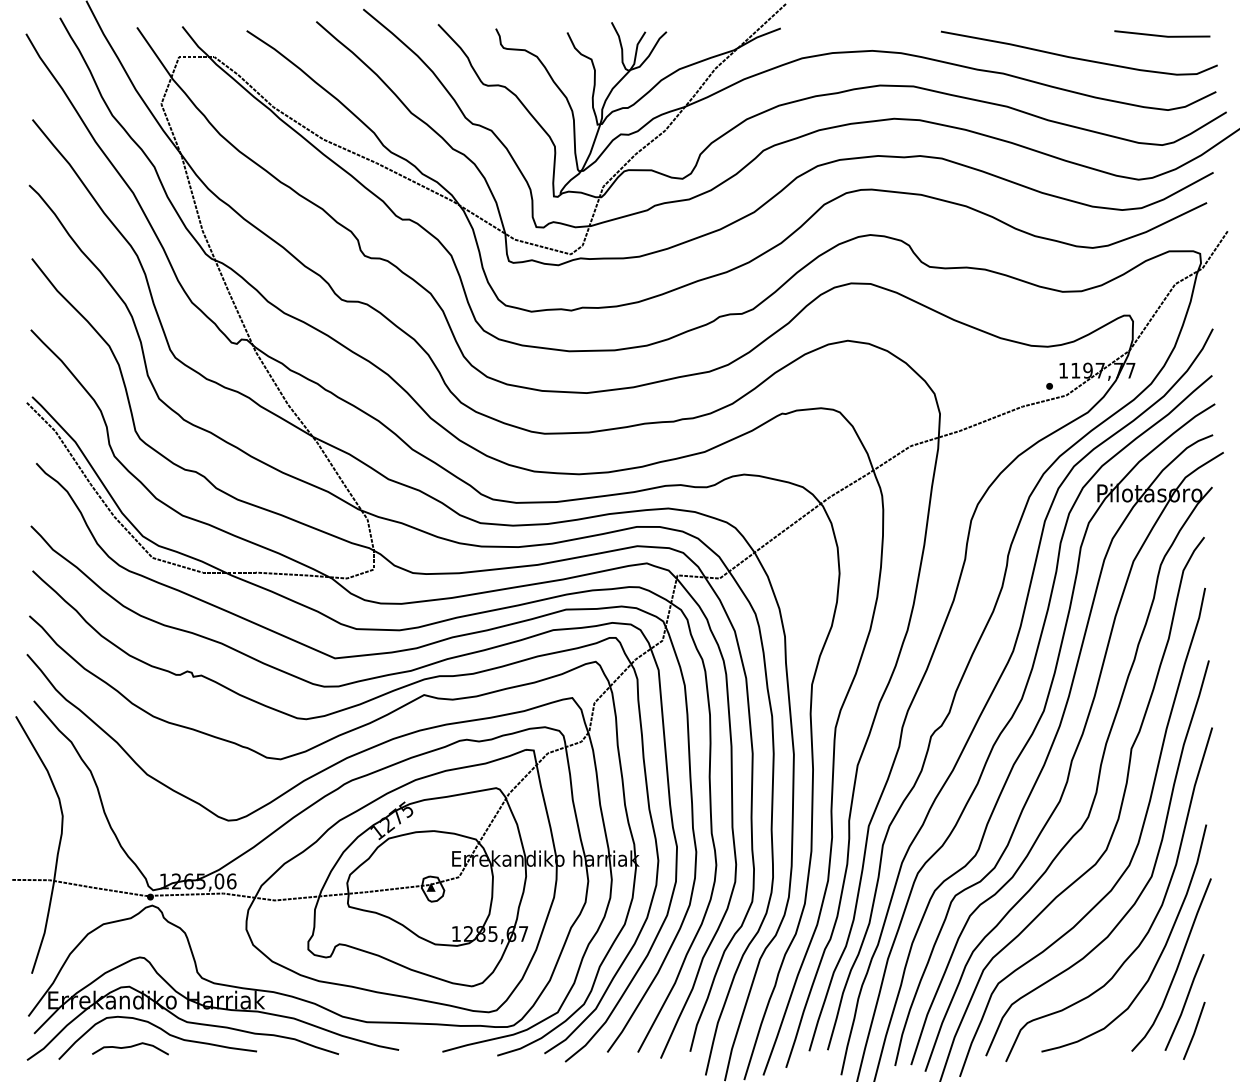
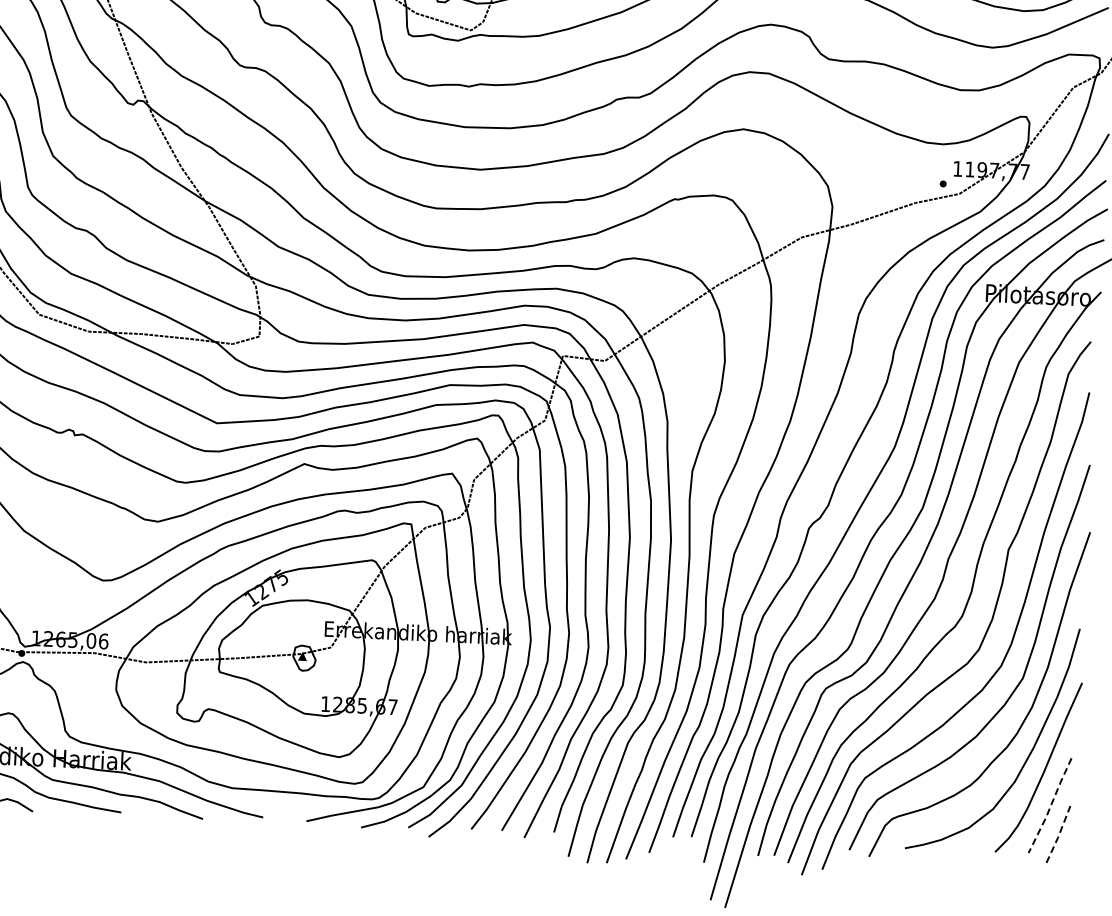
line: (1185, 1002) -> (1051, 805), solid -> dashed
line: (1195, 1031) -> (1059, 835), solid -> dashed

